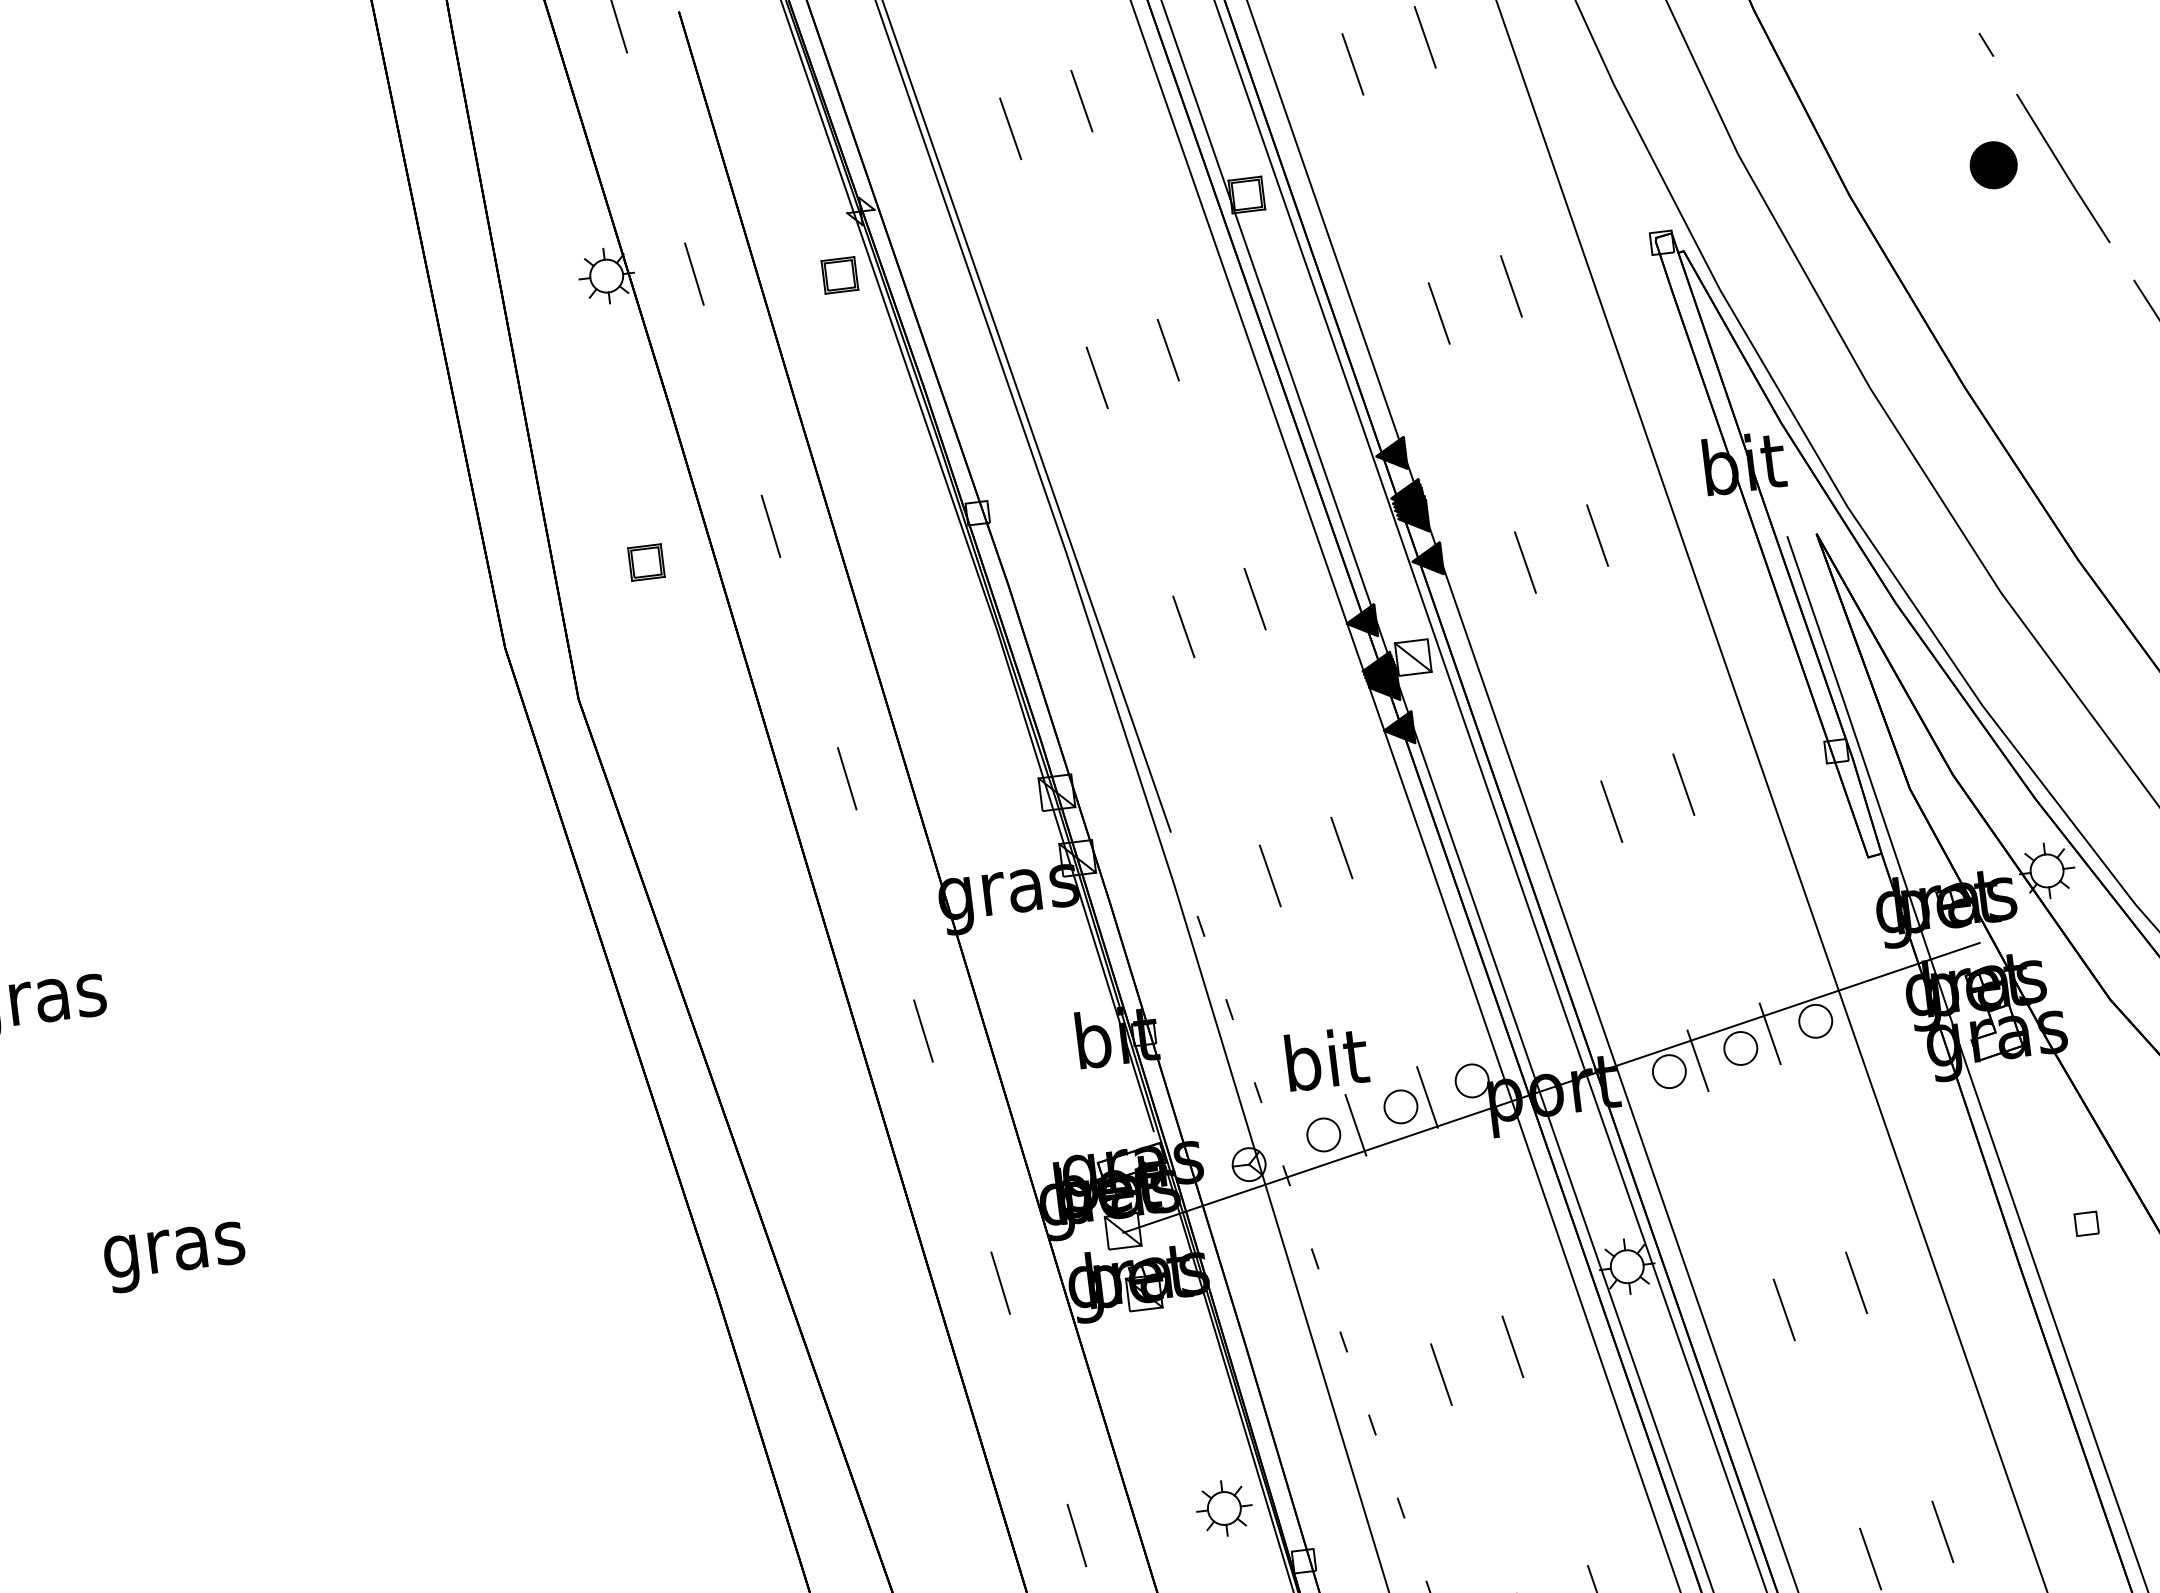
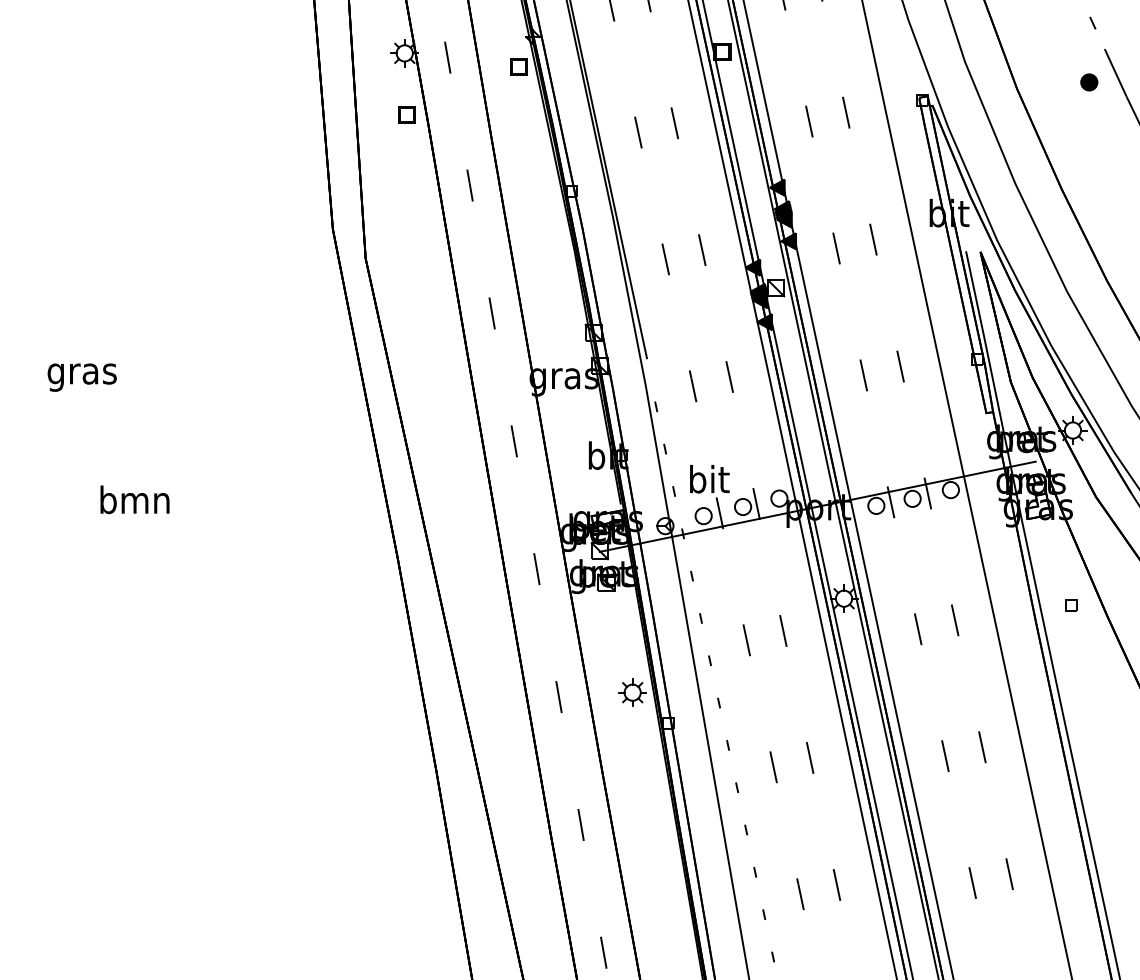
part: (1994, 165) -> (1089, 82), size x0.71
part: (645, 562) -> (406, 114), moved
text: (173, 1250) -> (134, 503), gras -> bmn

